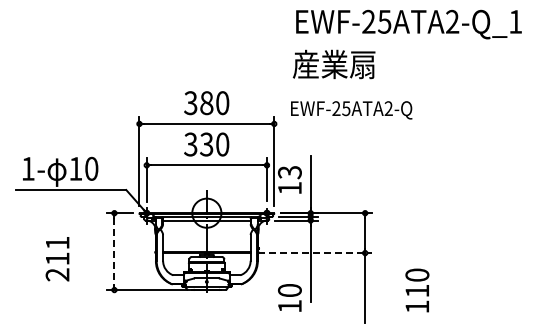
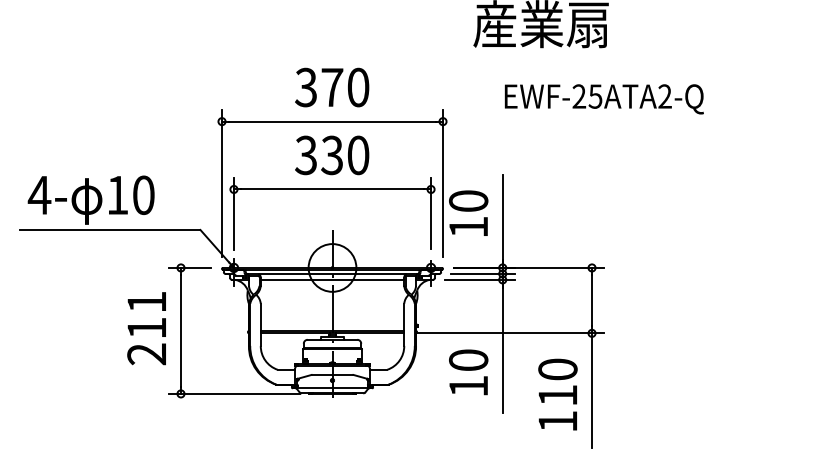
text: (206, 103) -> (331, 88), 380 -> 370
text: (351, 110) -> (604, 99), moved
text: (28, 168) -> (40, 194), 1- -> 4-
text: (289, 172) -> (467, 201), 13 -> 10
line: (114, 252) -> (181, 332), dashed -> solid
line: (315, 253) -> (510, 333), dashed -> solid
text: (57, 259) -> (146, 329), moved
text: (417, 290) -> (558, 394), moved
text: (289, 297) -> (467, 371), moved

